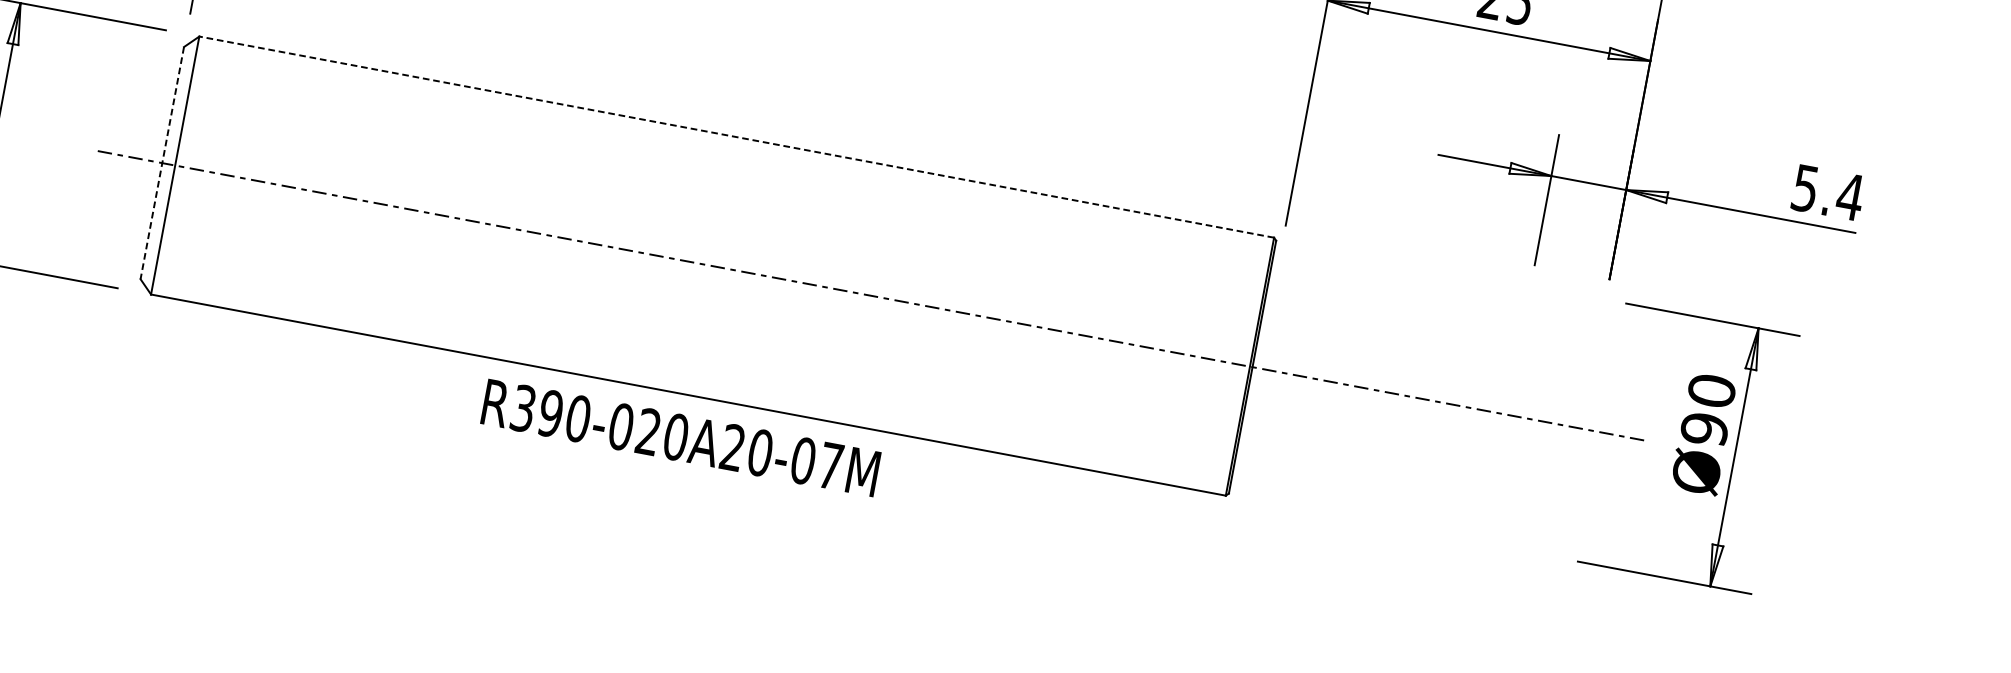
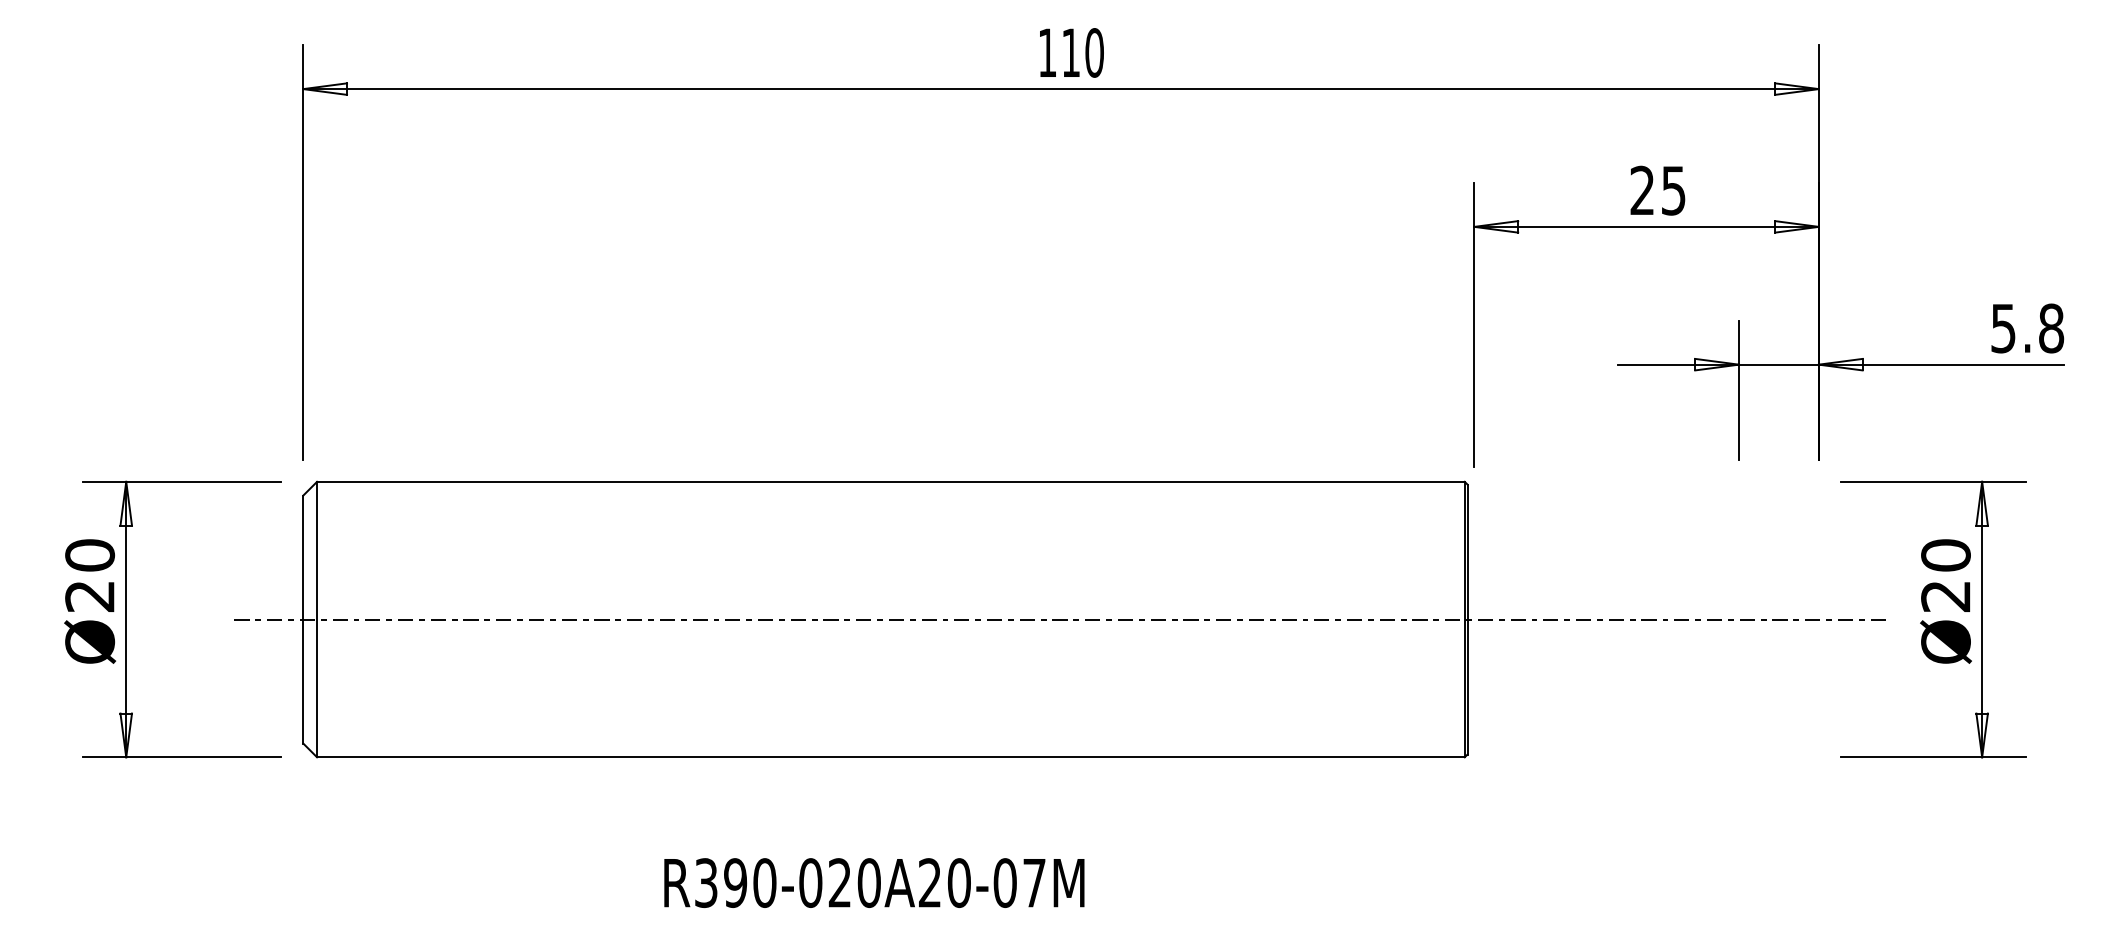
line: (736, 136) -> (890, 481), dashed -> solid
line: (162, 163) -> (303, 619), dashed -> solid
text: (1850, 196) -> (2051, 328), 5.4 -> 5.8
text: (1704, 429) -> (1945, 596), Ø90 -> Ø20
text: (681, 437) -> (874, 882), moved

